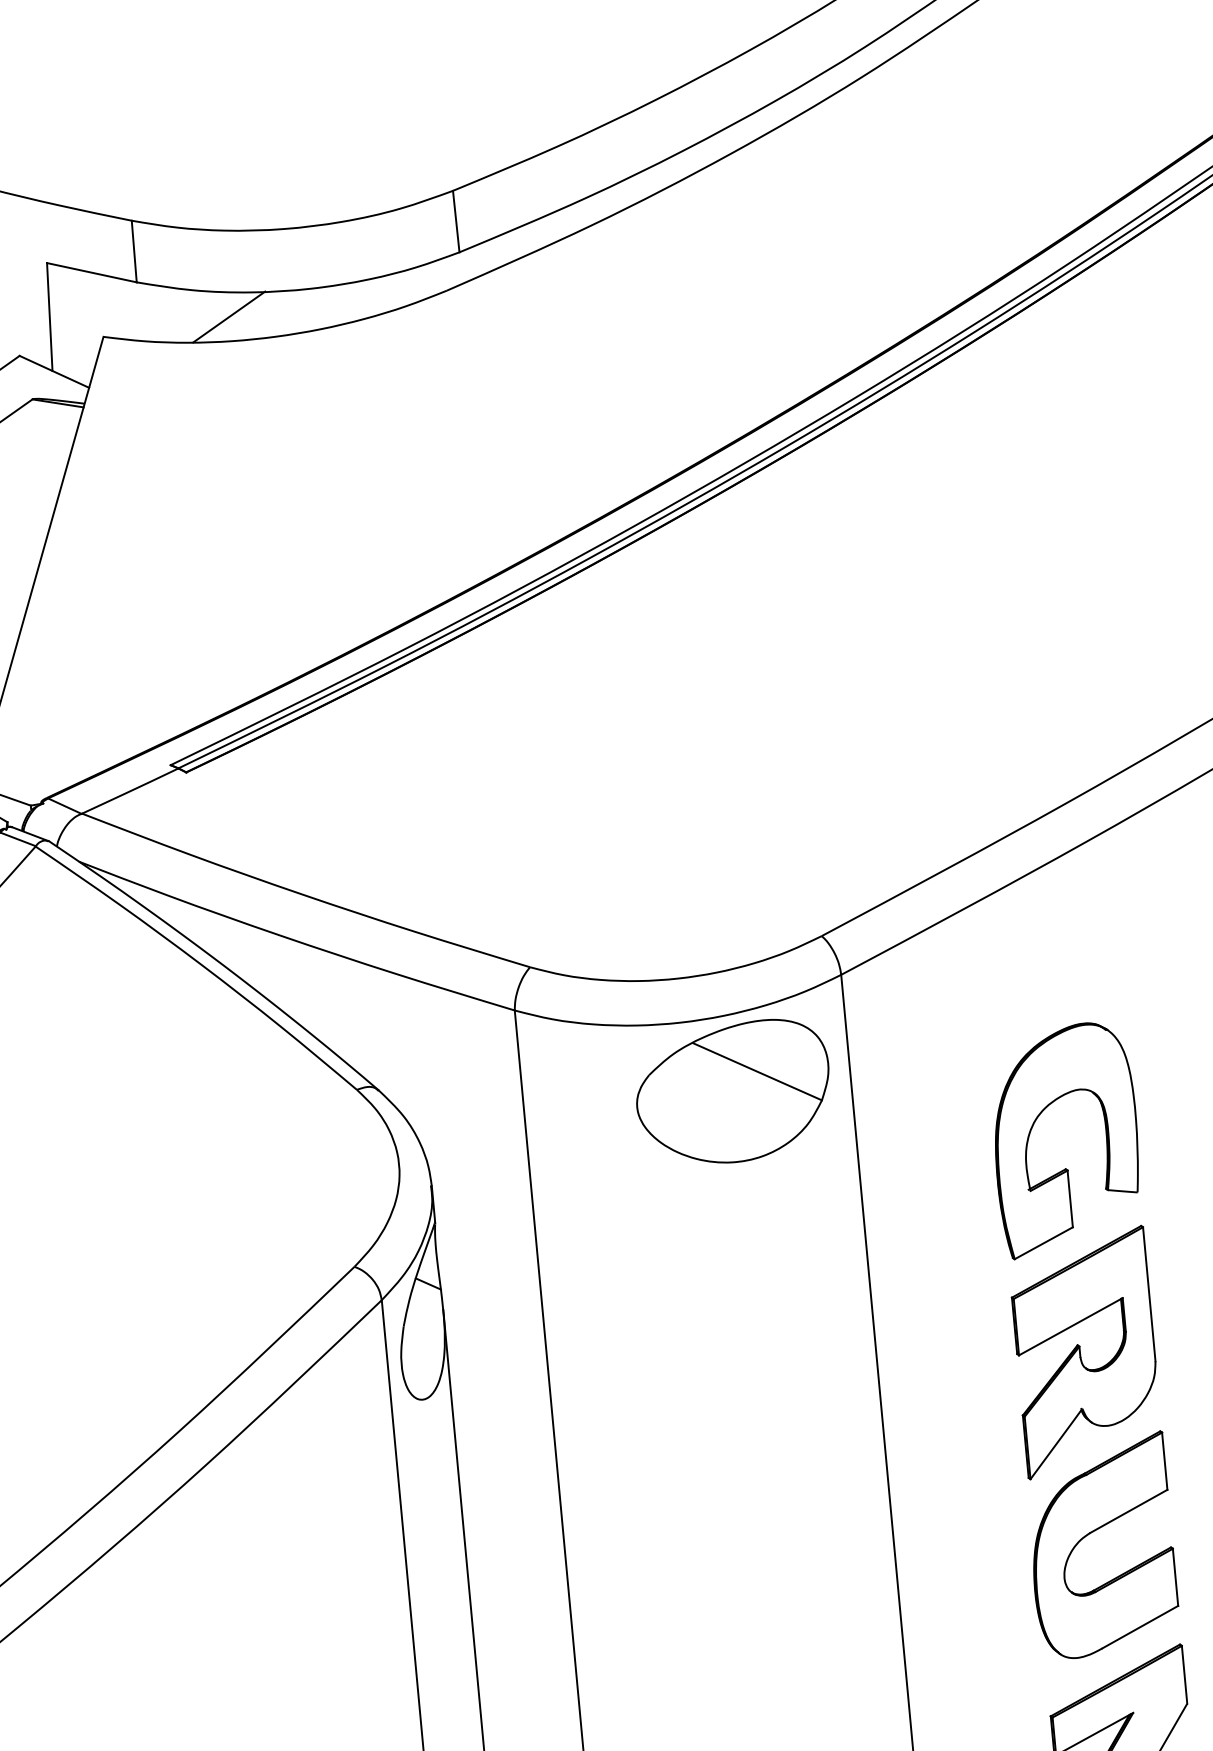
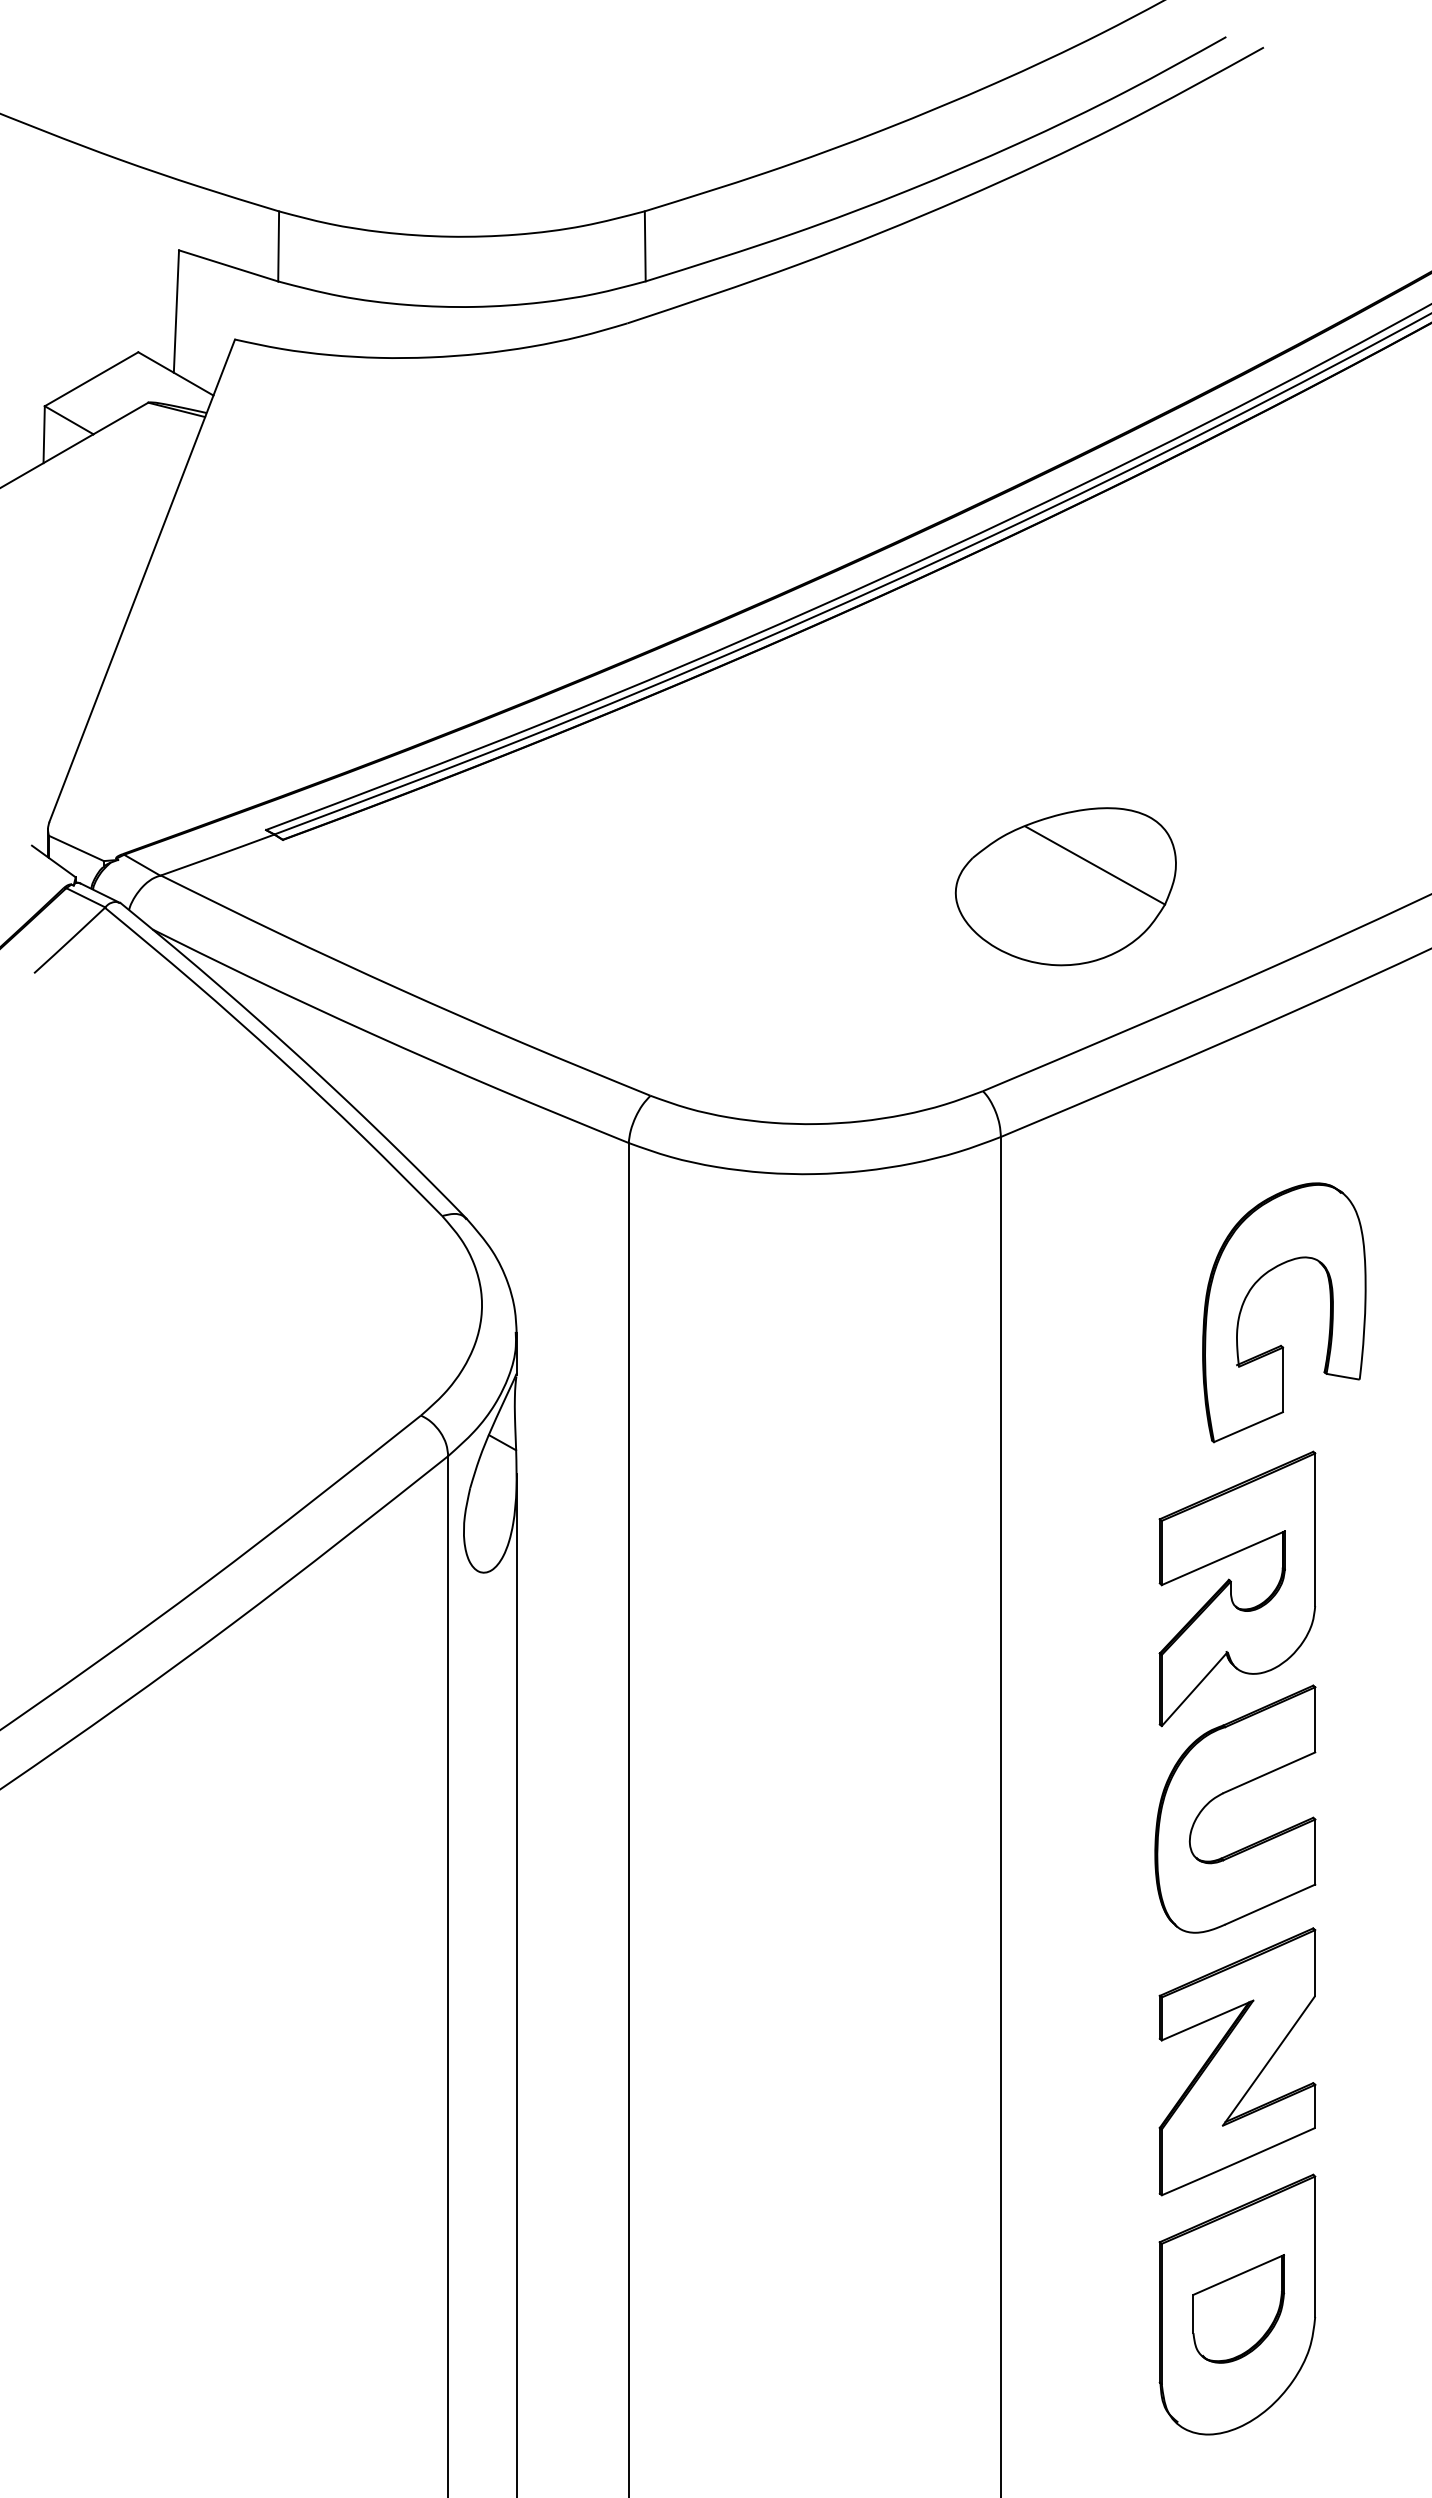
line: (228, 317) -> (378, 330), removed
part: (733, 1092) -> (1065, 886), moved
part: (1066, 1167) -> (1281, 1344), moved

